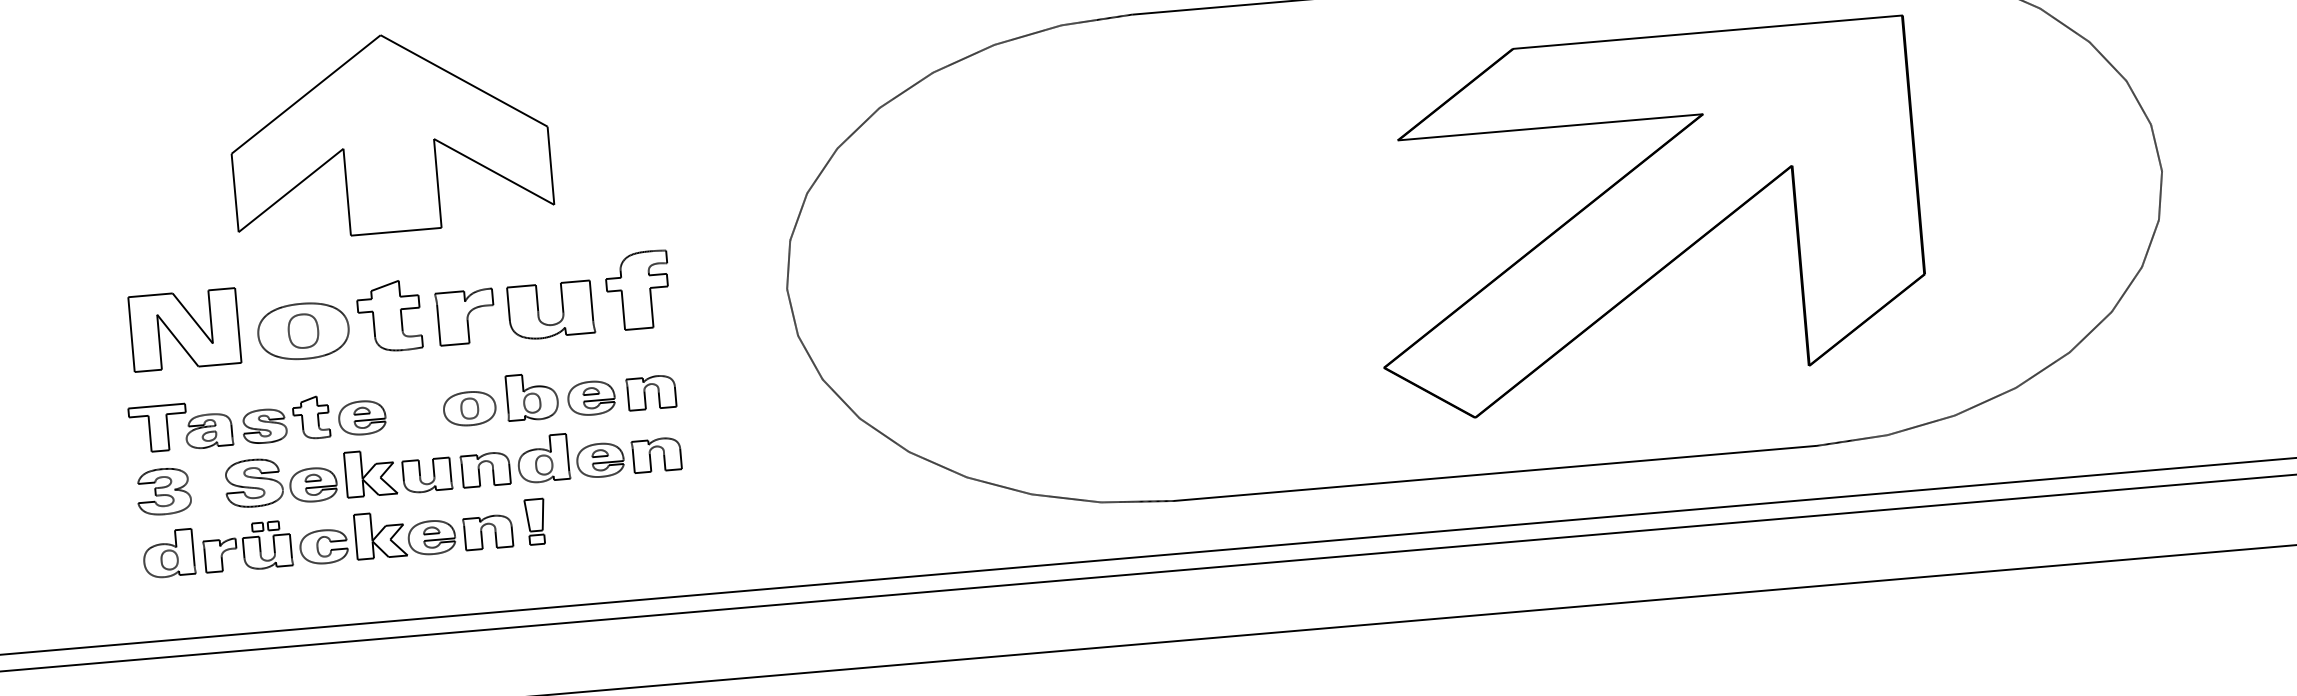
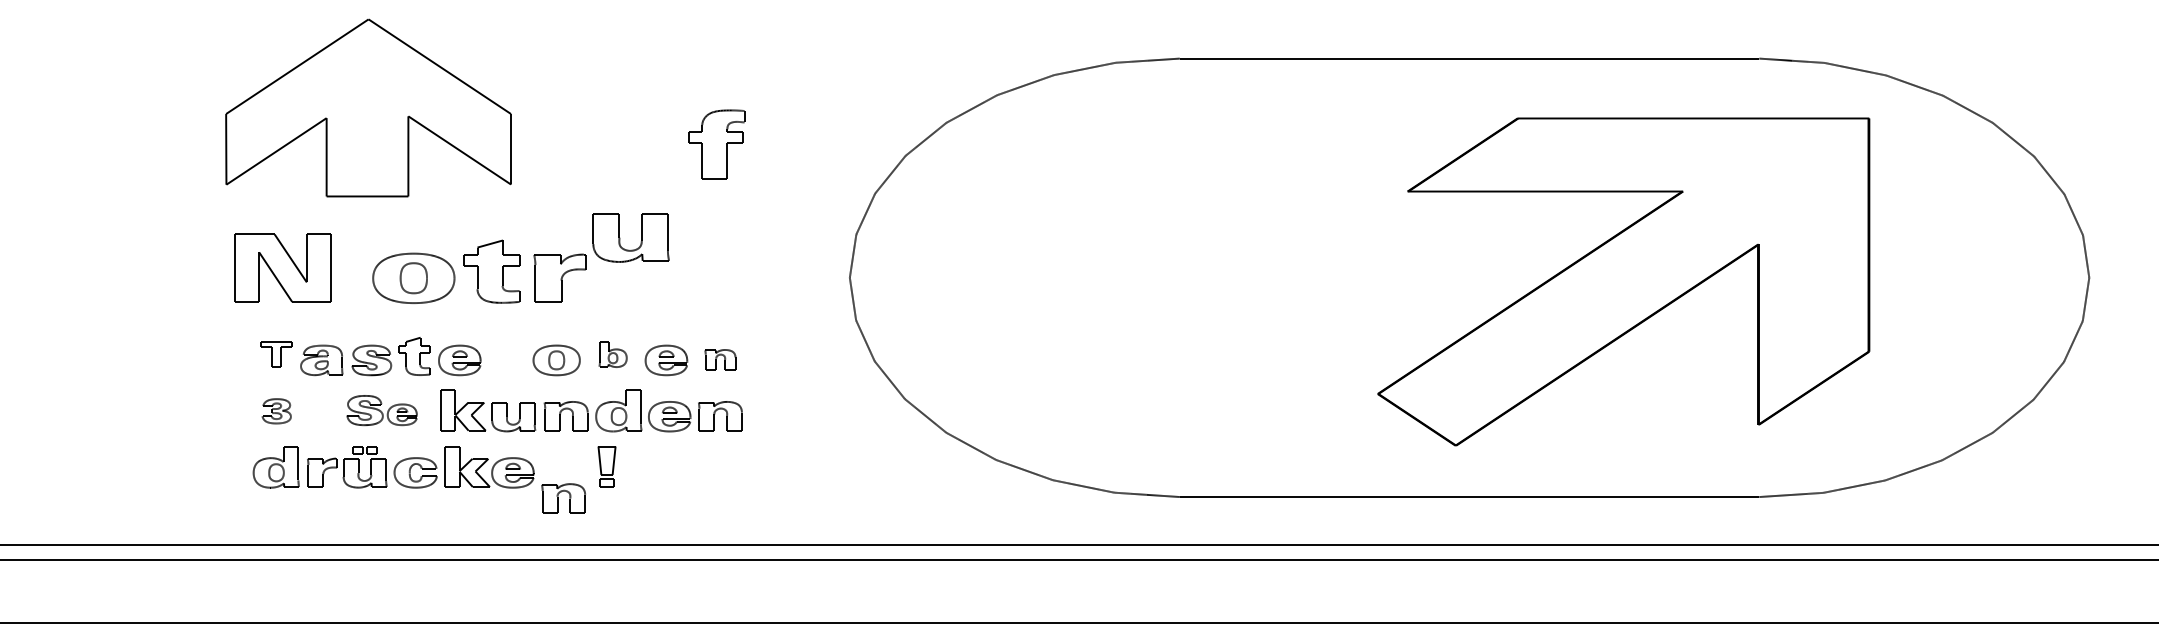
part: (388, 132) -> (368, 107), moved
part: (638, 290) -> (716, 144), moved
part: (539, 311) -> (620, 237), moved
part: (184, 329) -> (282, 267), moved
part: (651, 392) -> (720, 359), size x0.7
part: (531, 396) -> (612, 354), size x0.6
part: (158, 428) -> (276, 354), size x0.6
part: (280, 480) -> (381, 410), size x0.7
part: (163, 492) -> (276, 411), size x0.6
part: (487, 532) -> (563, 498), moved

